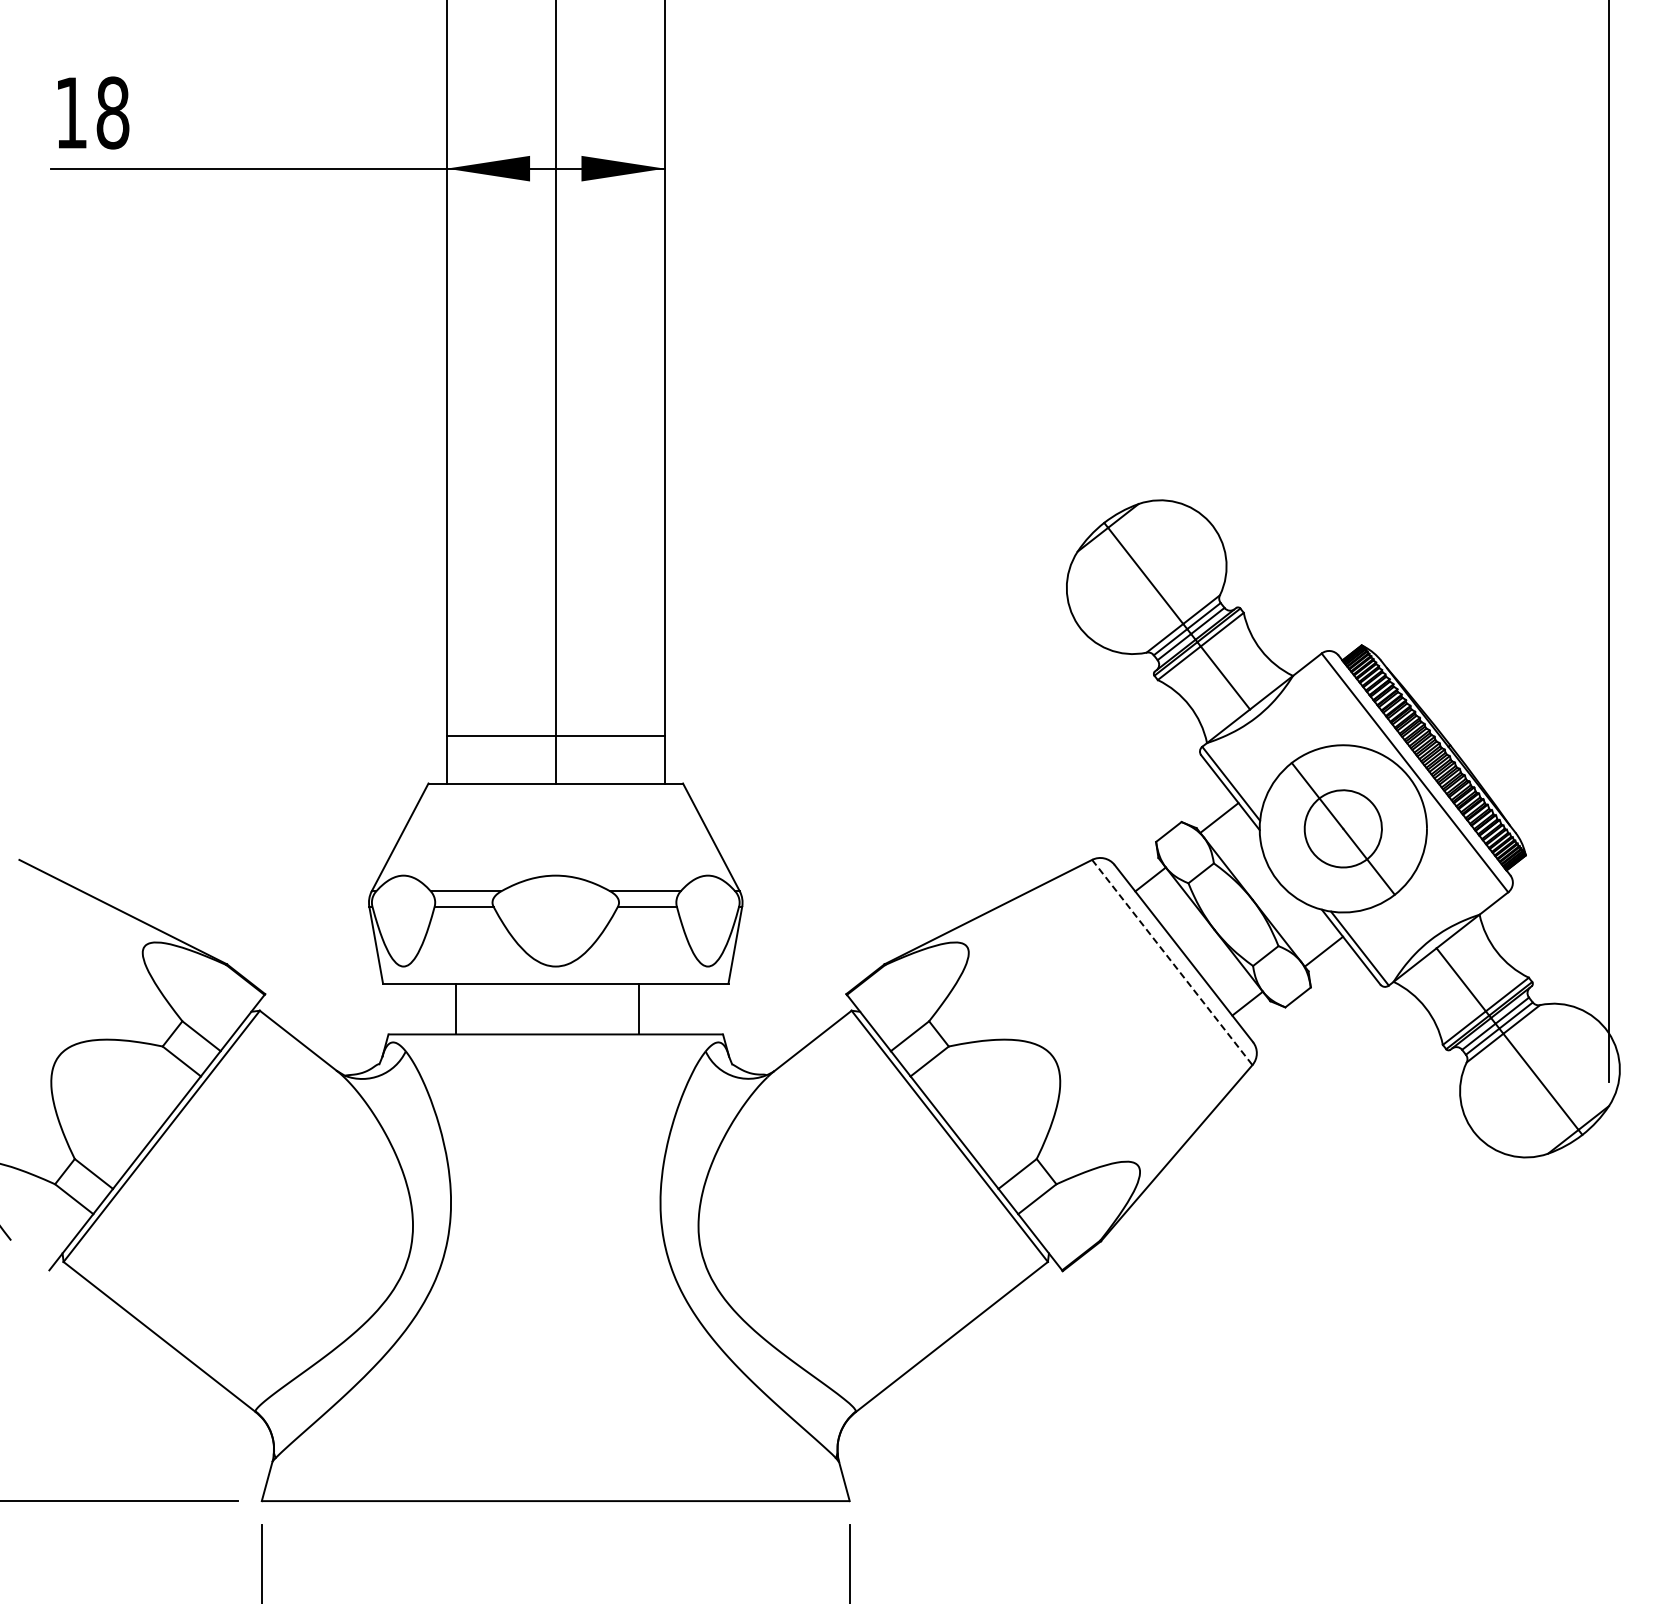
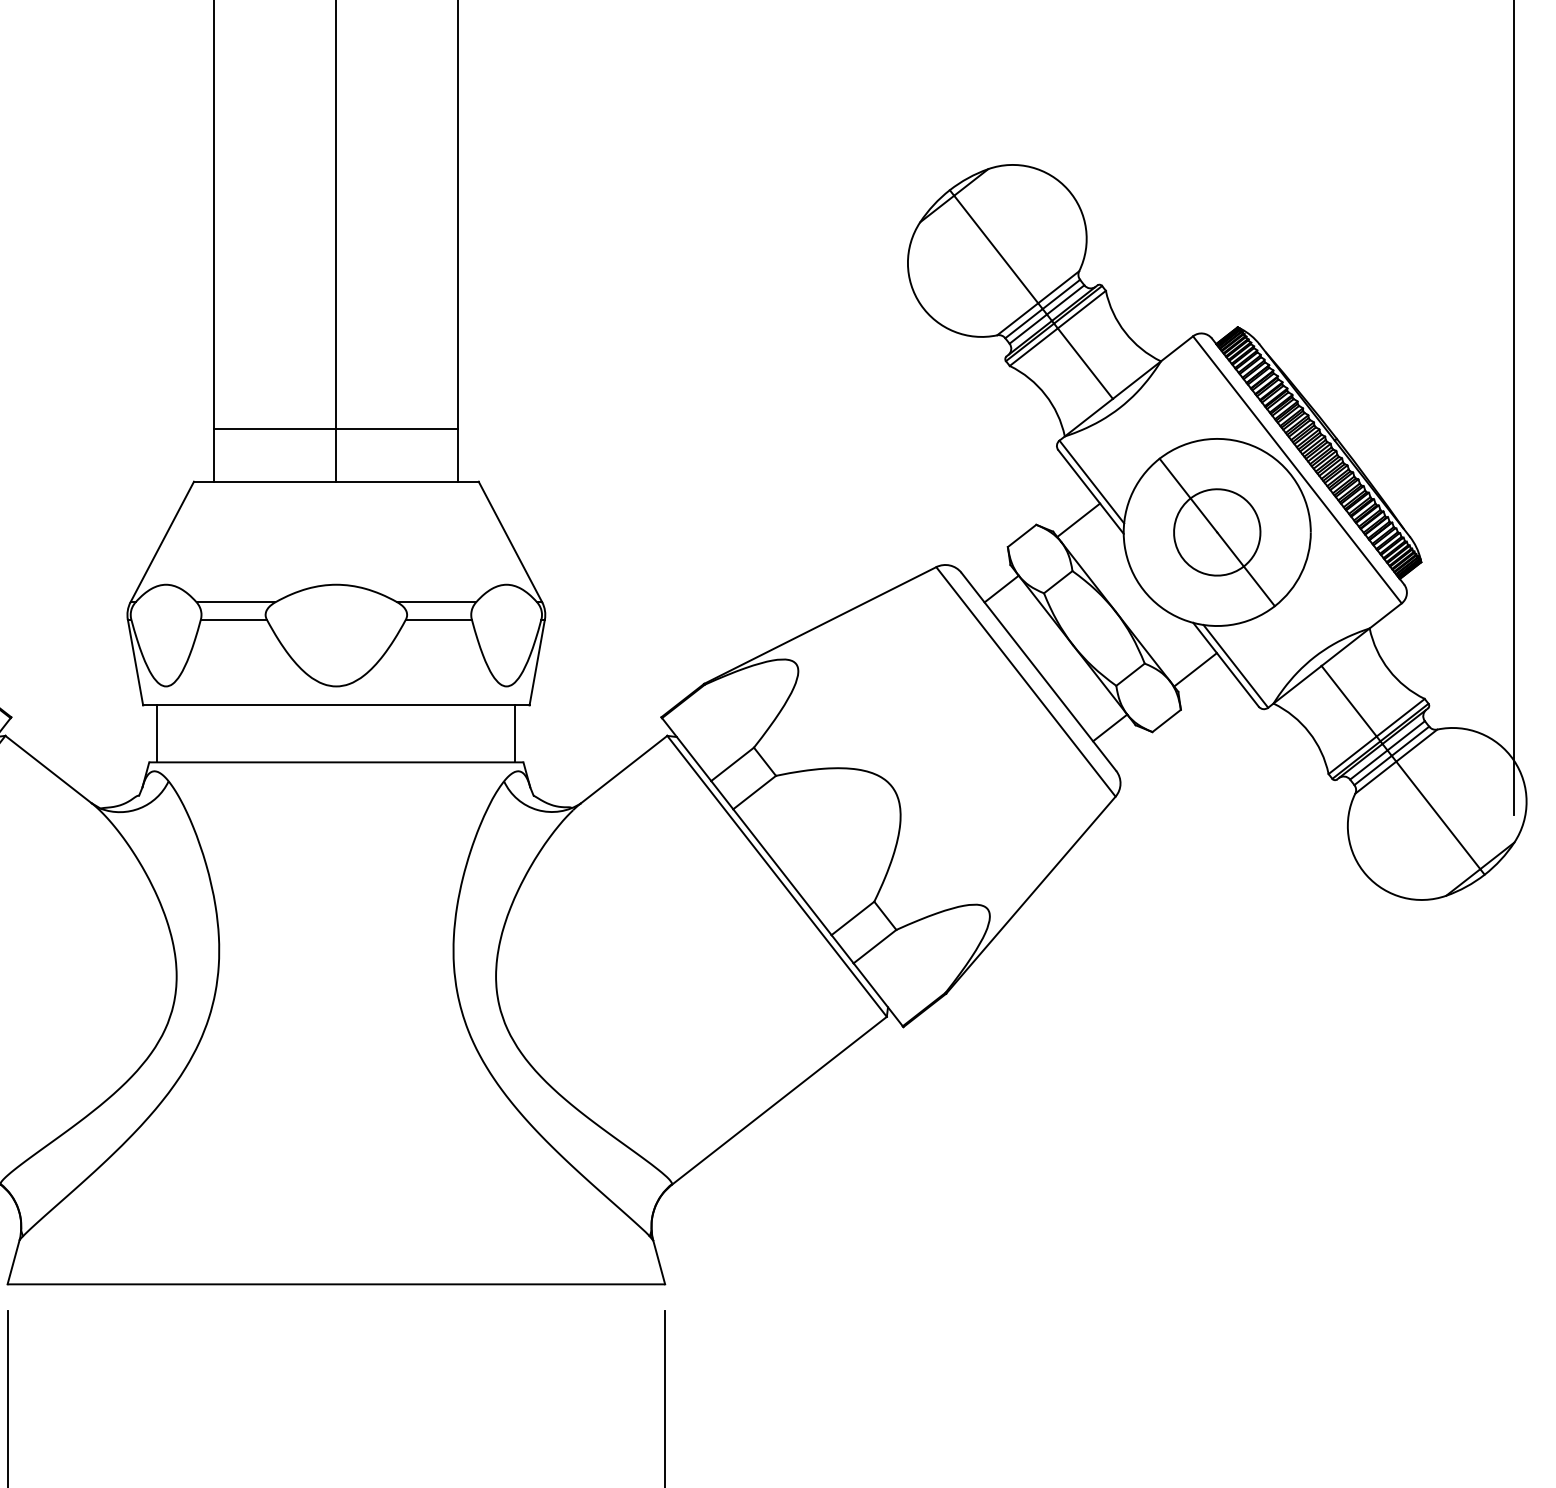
line: (1172, 962) -> (1026, 681), dashed -> solid
line: (455, 1008) -> (157, 733), moved
line: (638, 1008) -> (515, 733), moved

